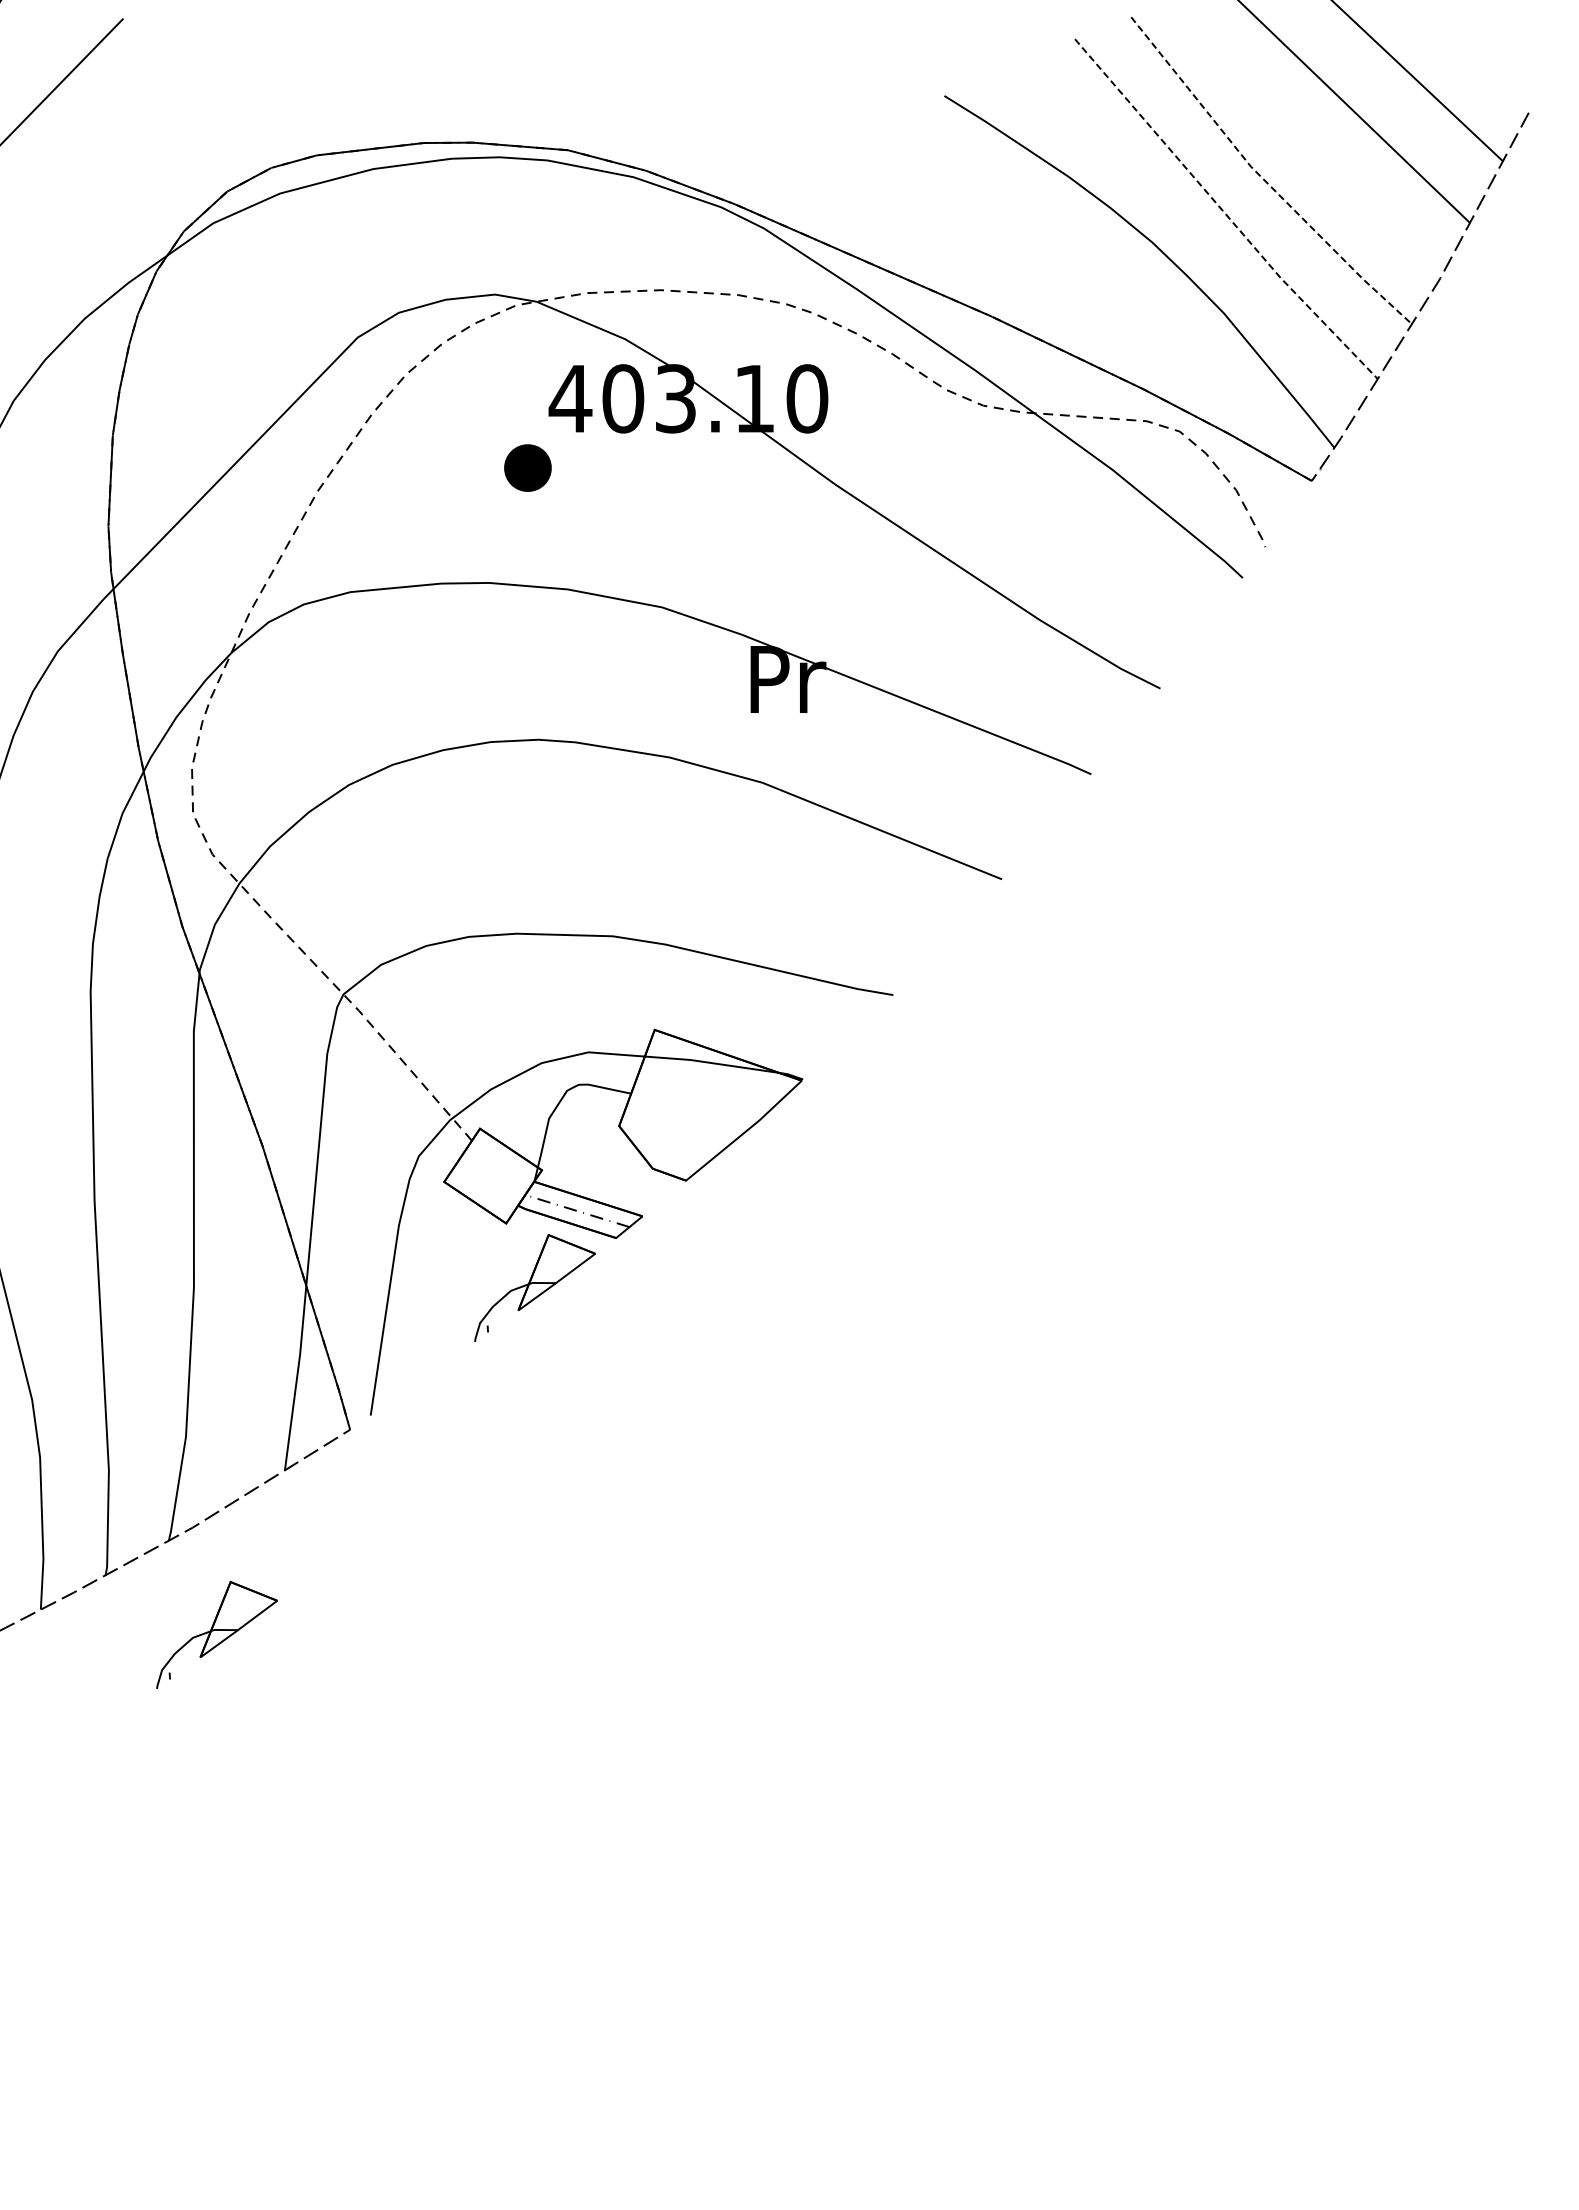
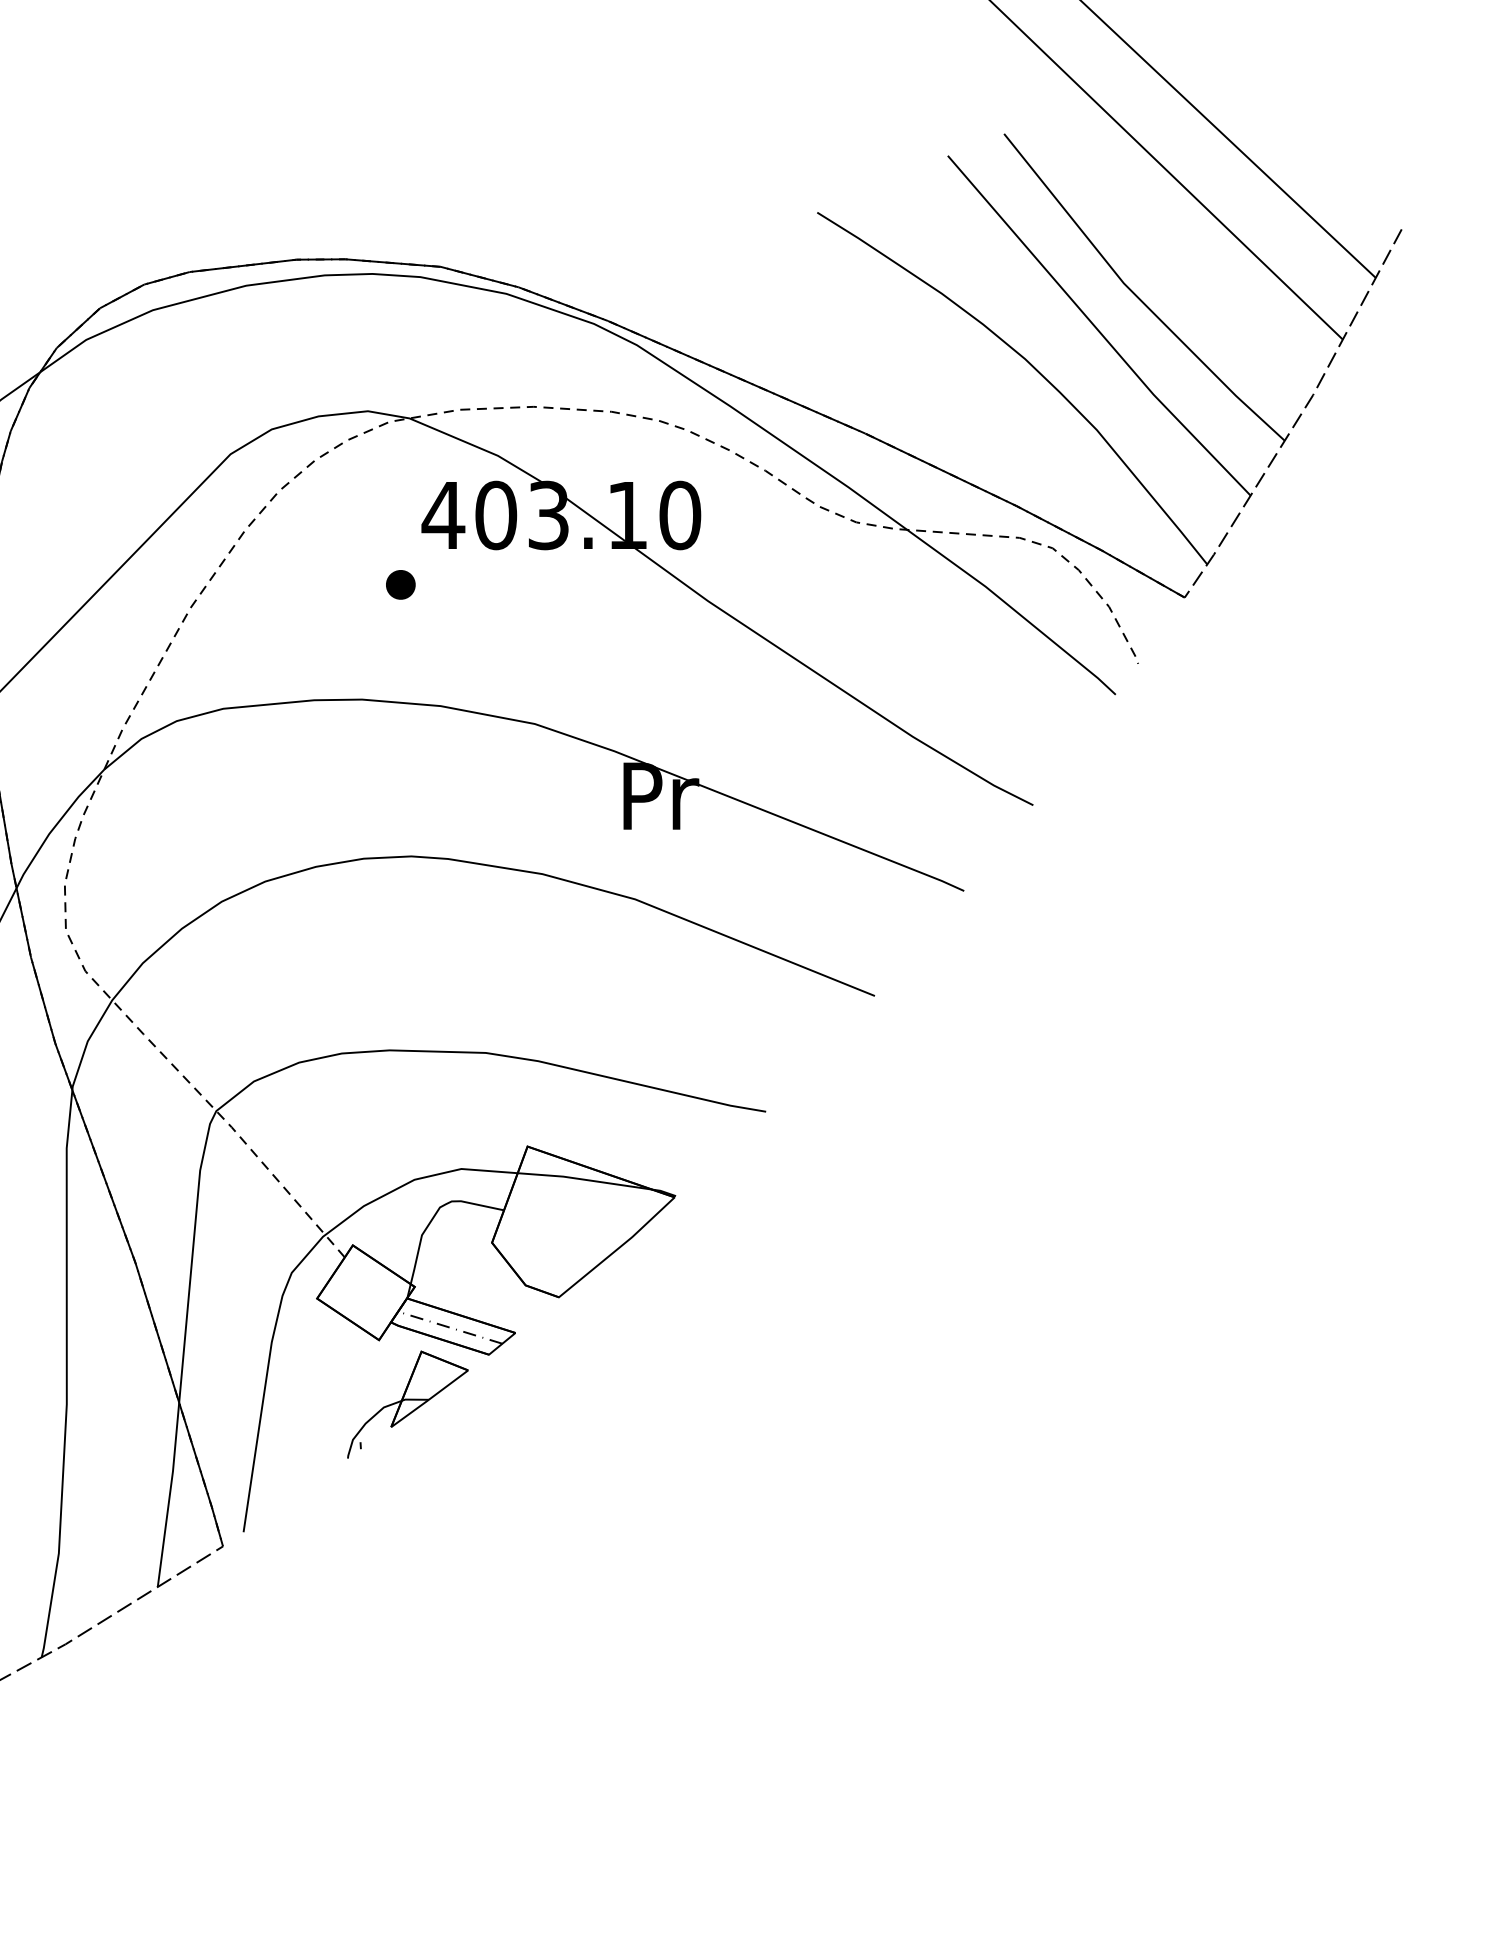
line: (1262, 178) -> (1135, 295), dashed -> solid
line: (1224, 212) -> (1097, 329), dashed -> solid
part: (527, 468) -> (400, 585), size x0.62
part: (216, 1634) -> (89, 1751), removed

